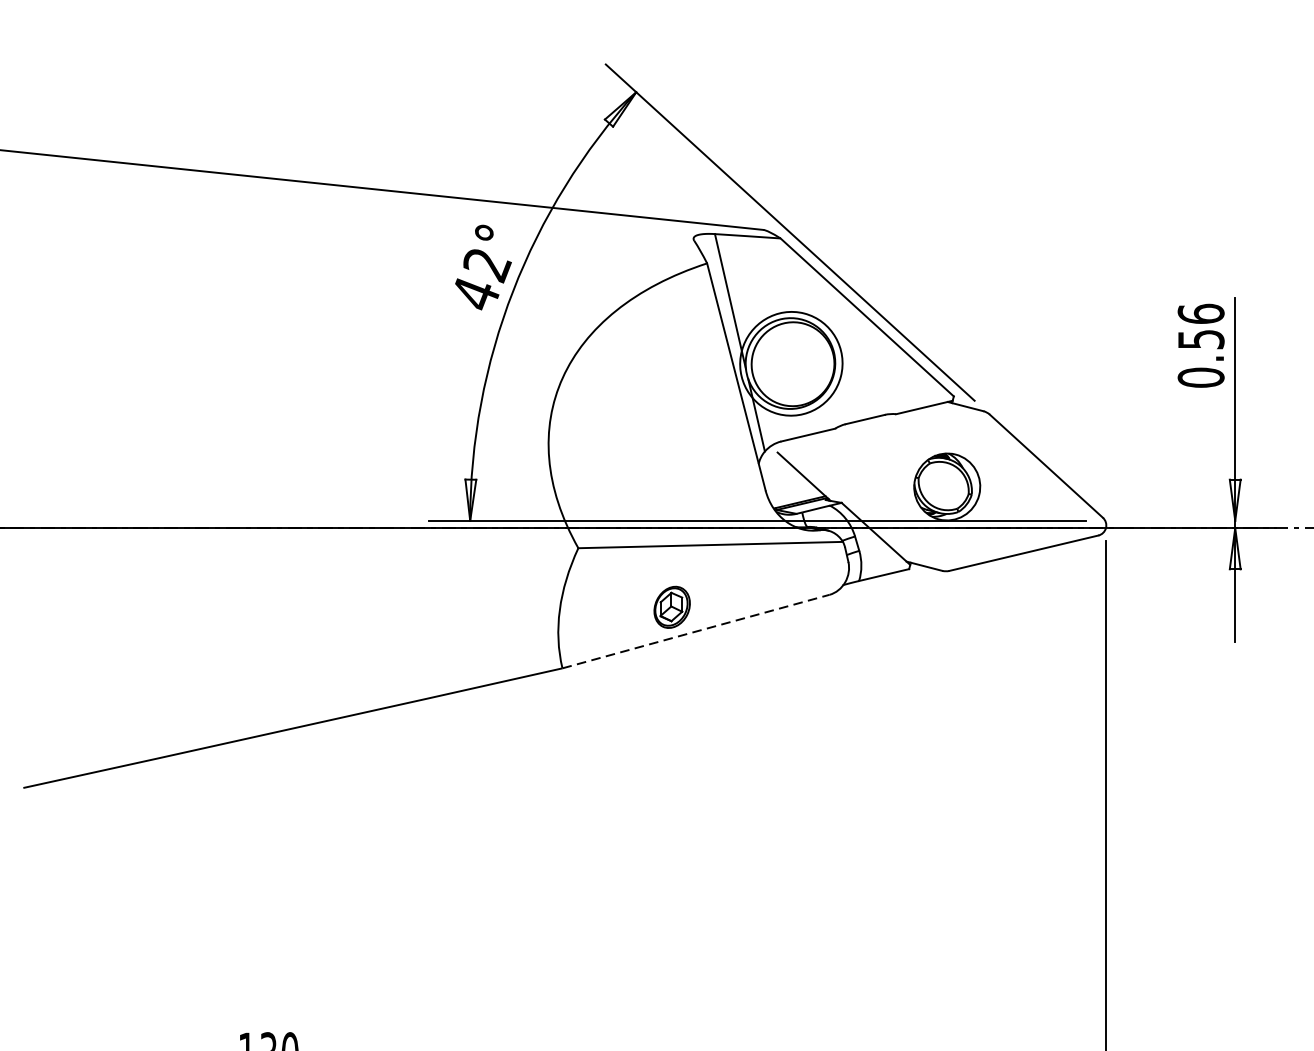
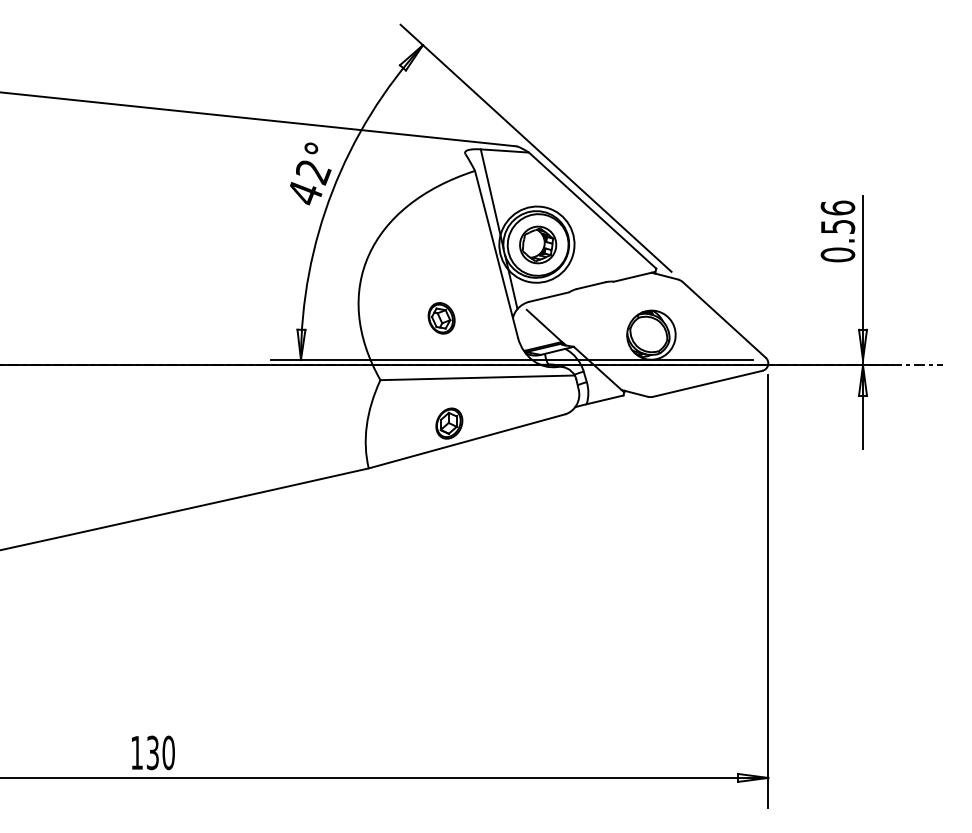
part: (793, 363) -> (538, 244), added
part: (661, 464) -> (441, 318), added
line: (695, 631) -> (466, 441), dashed -> solid

